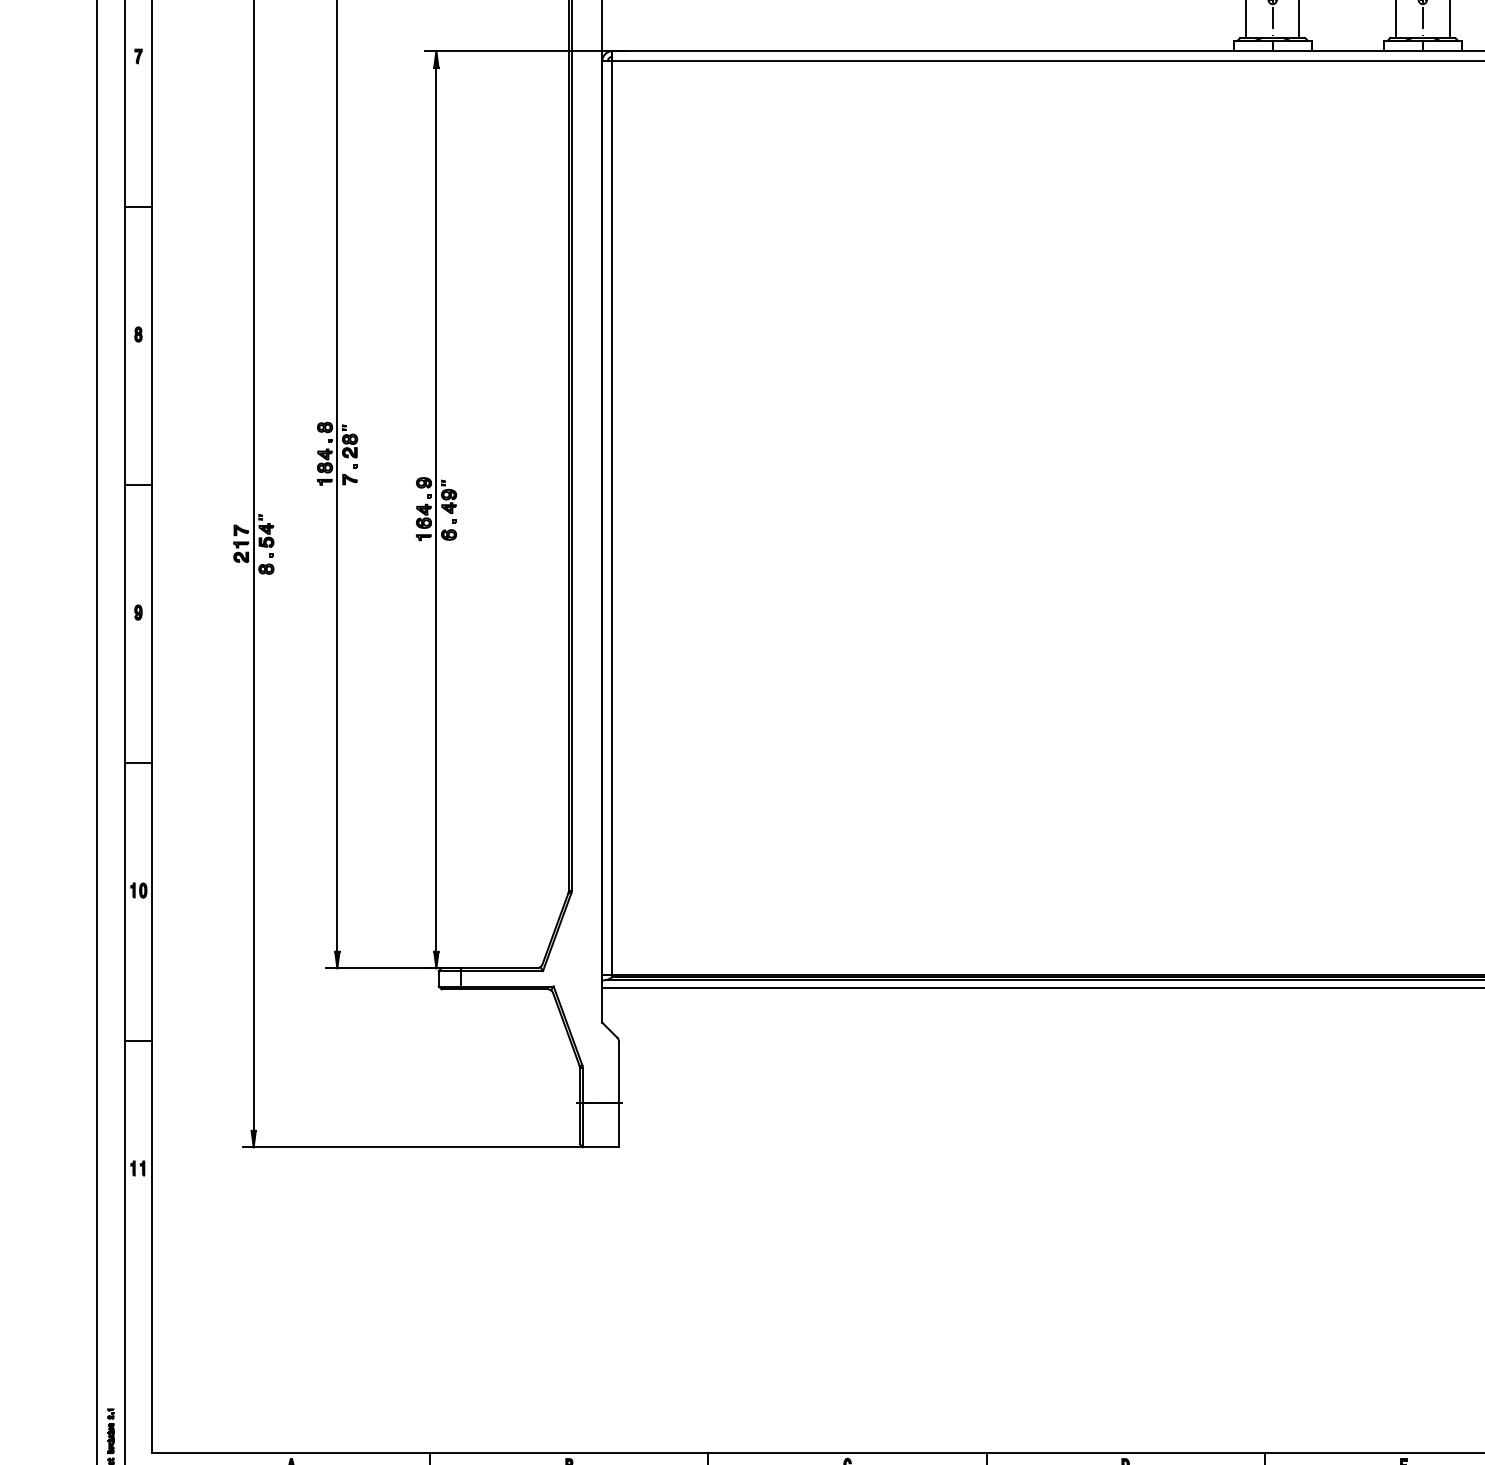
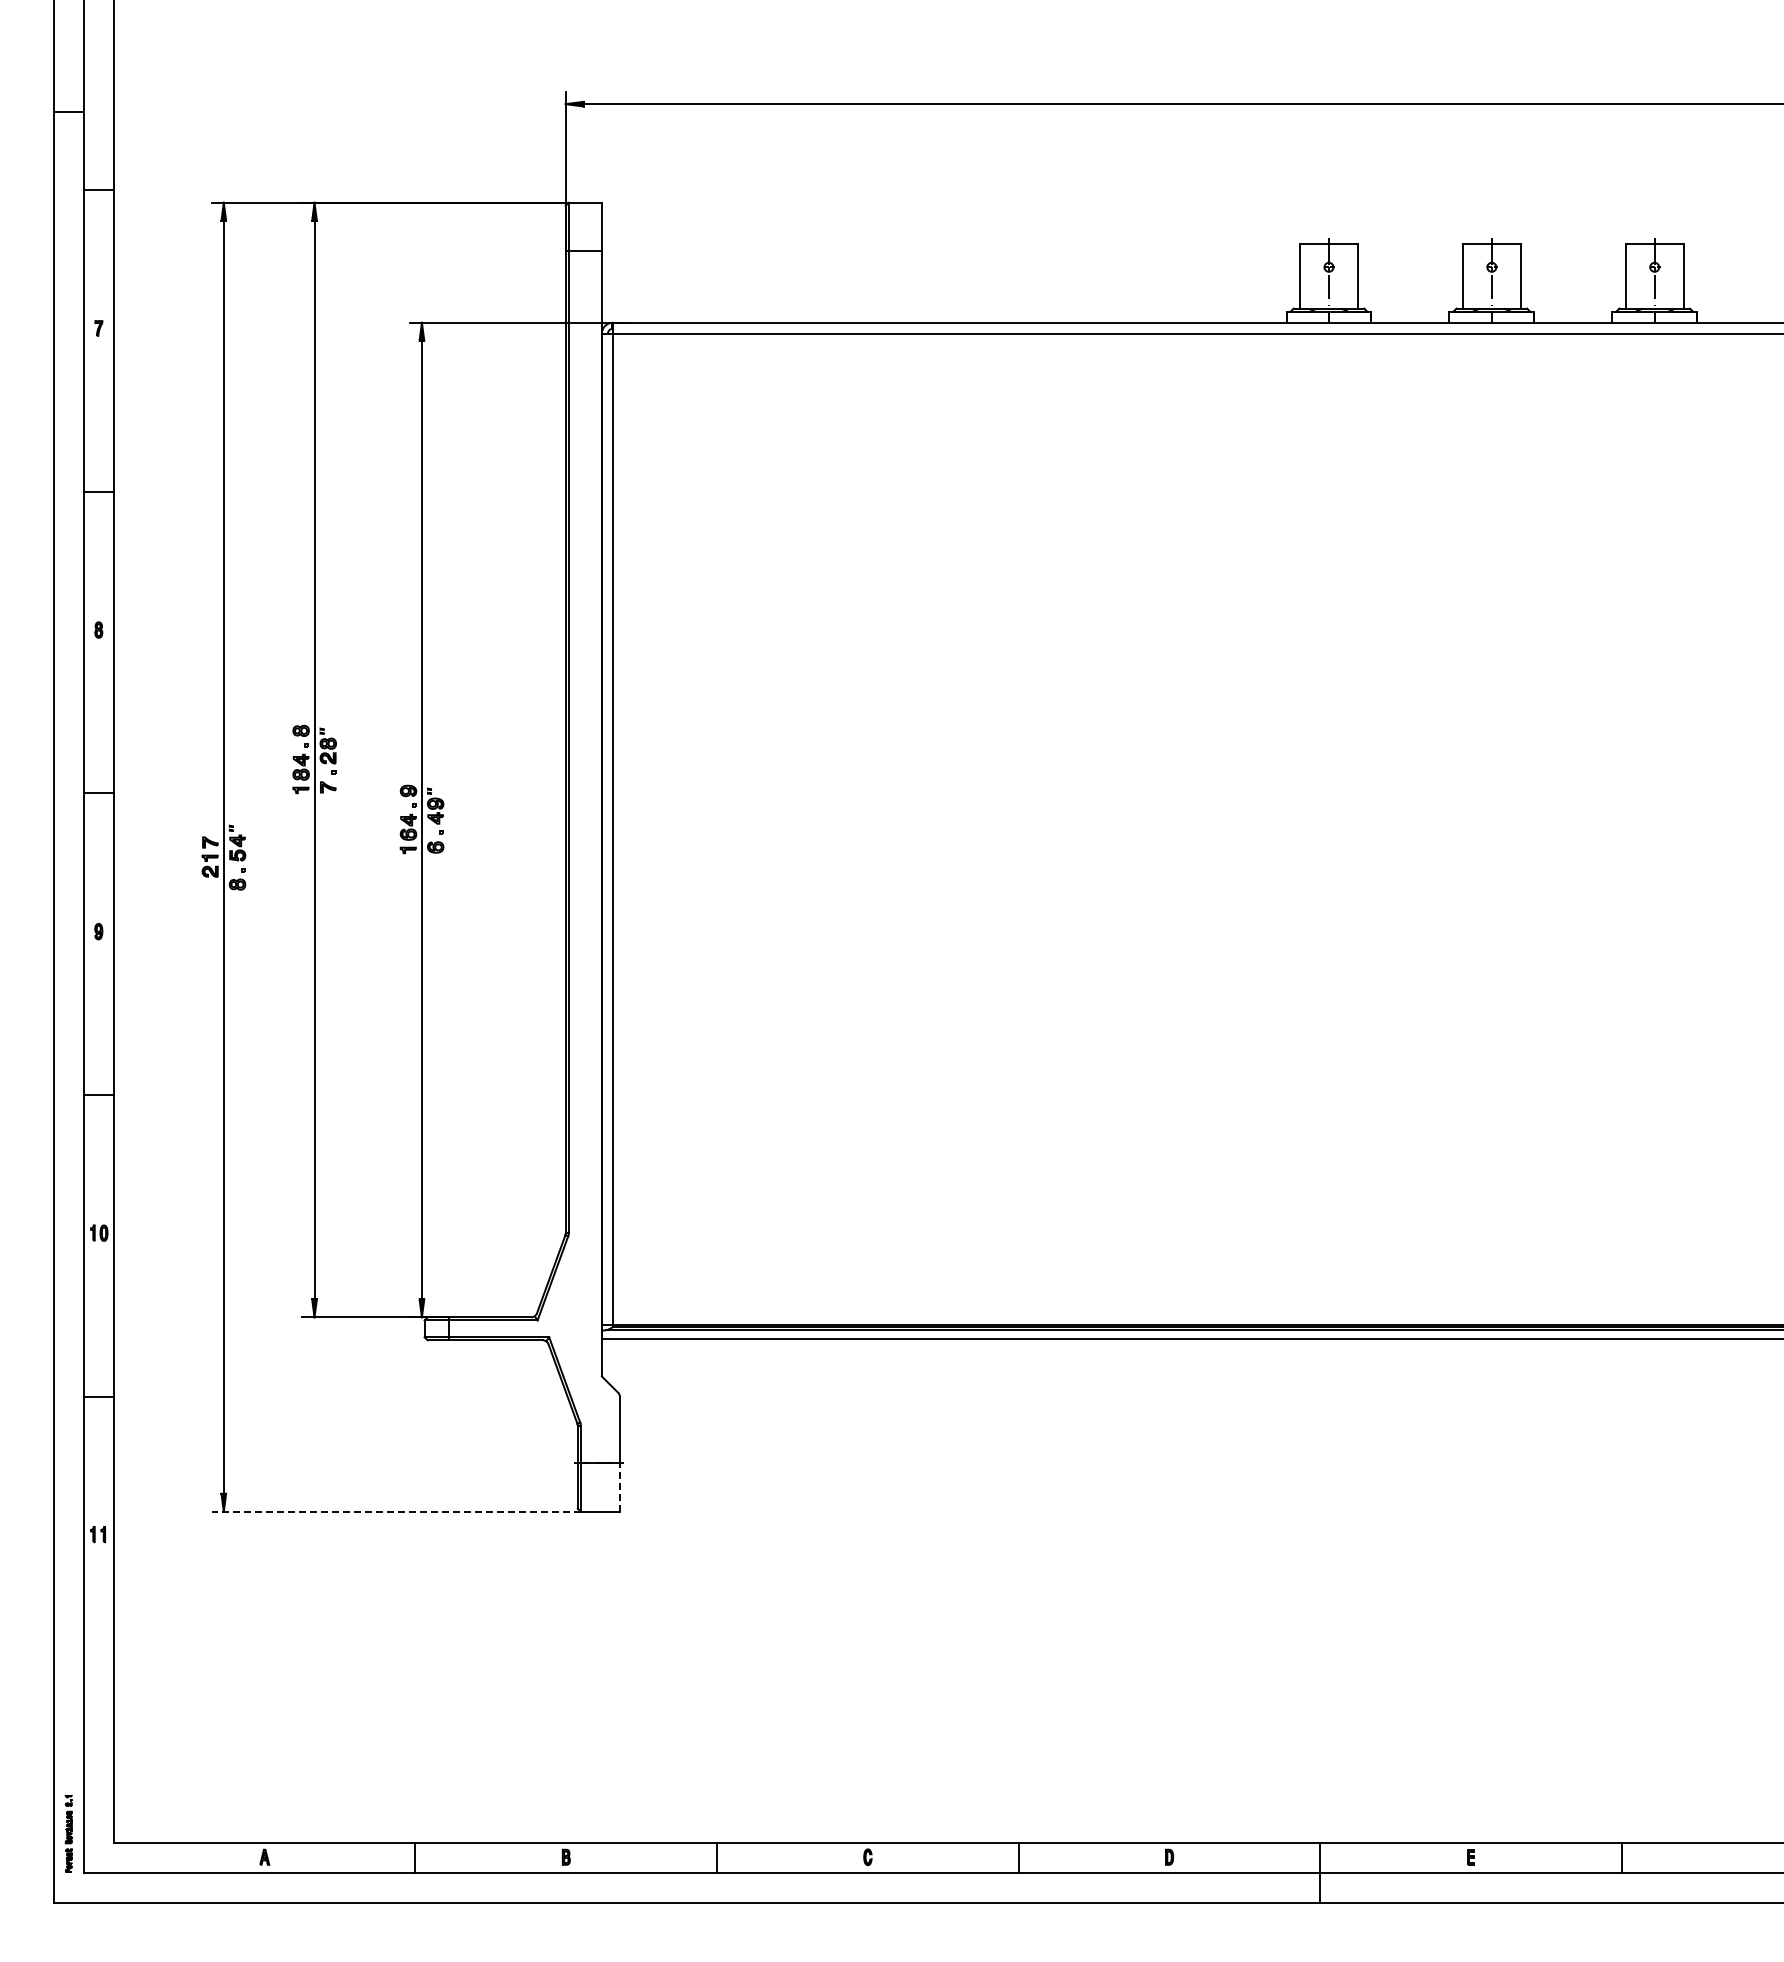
line: (619, 1124) -> (620, 1486), solid -> dashed
line: (412, 1147) -> (396, 1511), solid -> dashed

